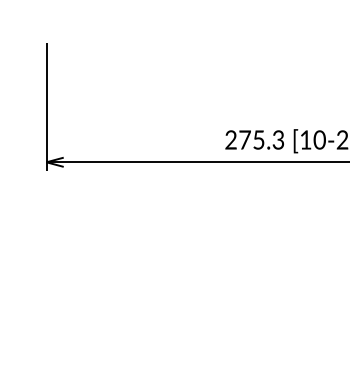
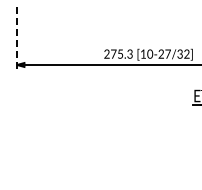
line: (47, 107) -> (17, 38), solid -> dashed

